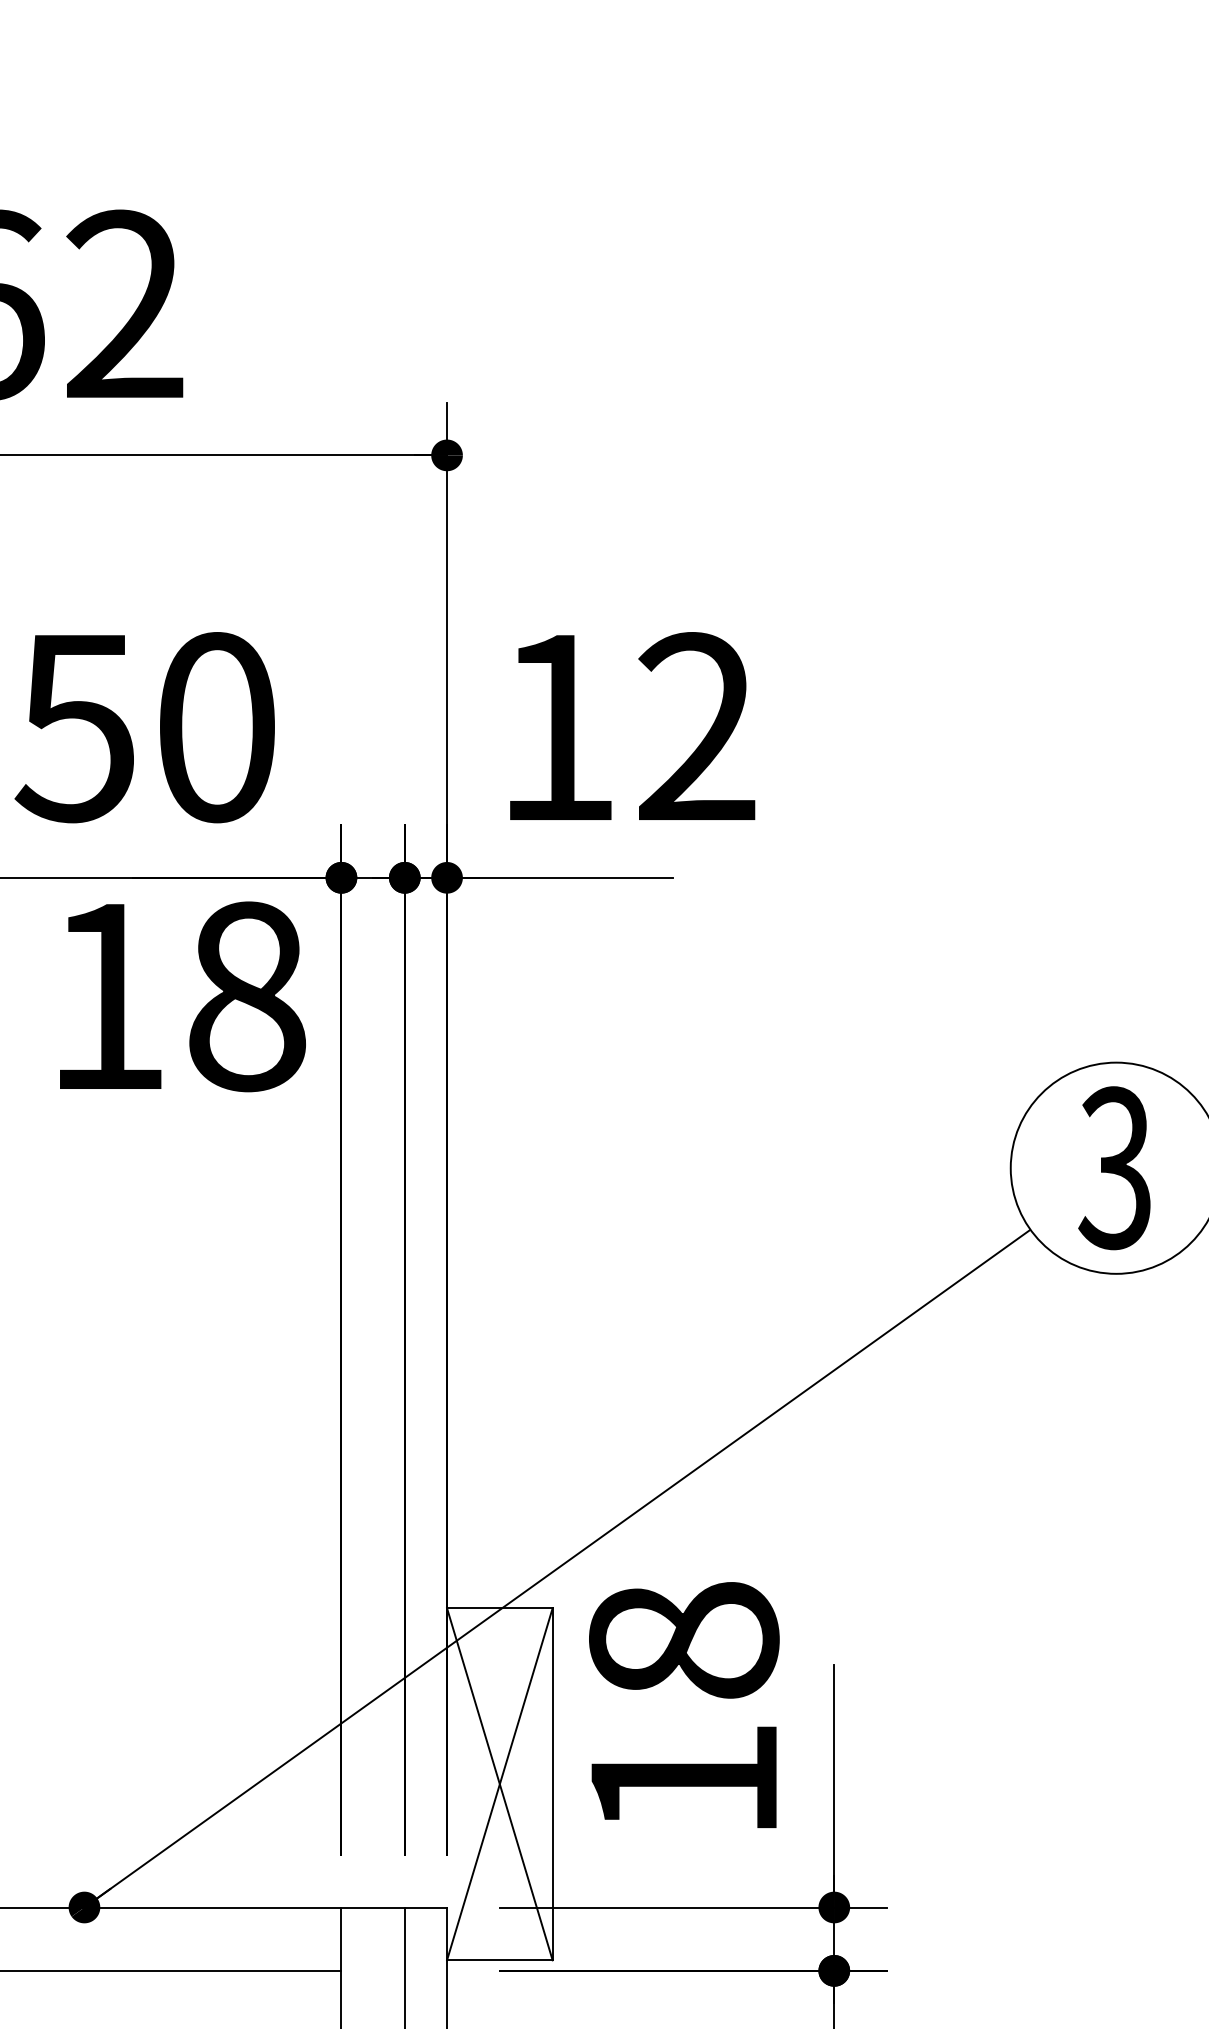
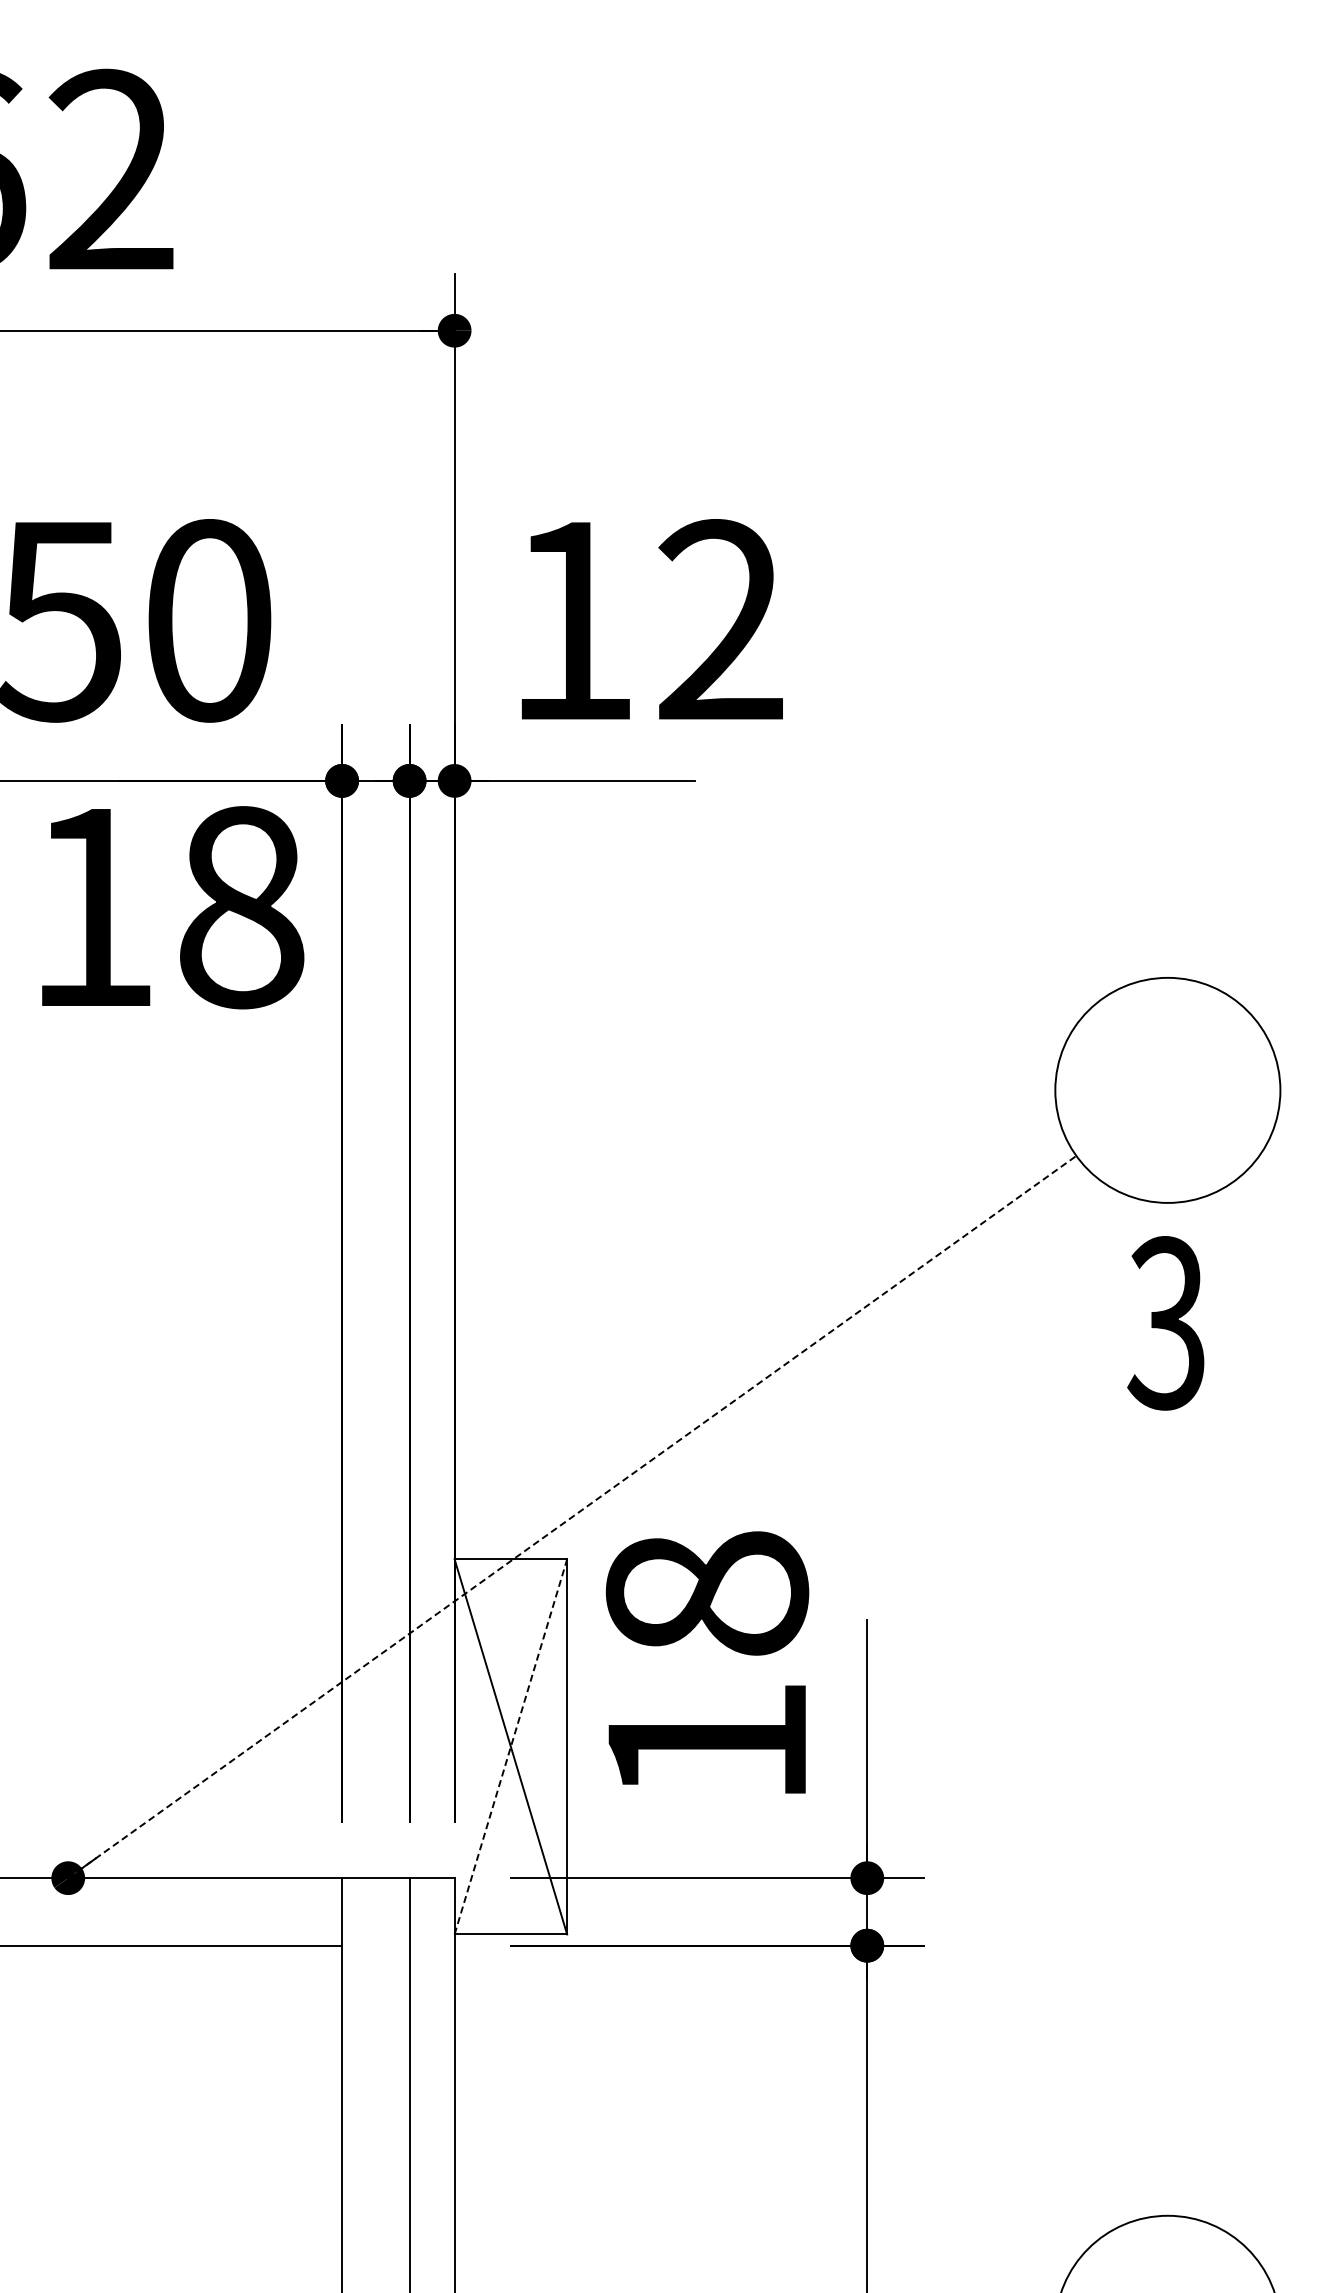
text: (1114, 1168) -> (1165, 1323), moved
line: (557, 1568) -> (572, 1516), solid -> dashed
line: (499, 1783) -> (510, 1746), solid -> dashed

